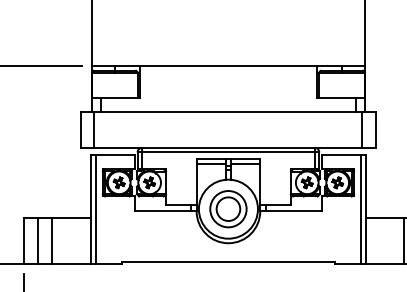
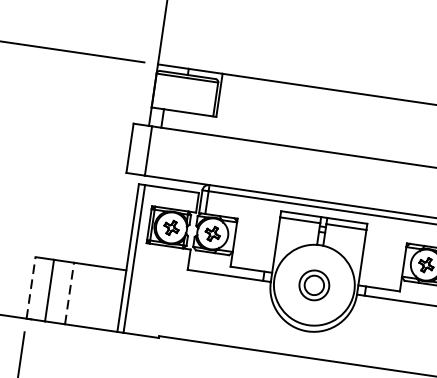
part: (228, 209) -> (314, 285), size x0.6
line: (24, 240) -> (31, 287), solid -> dashed
line: (52, 240) -> (69, 292), solid -> dashed

